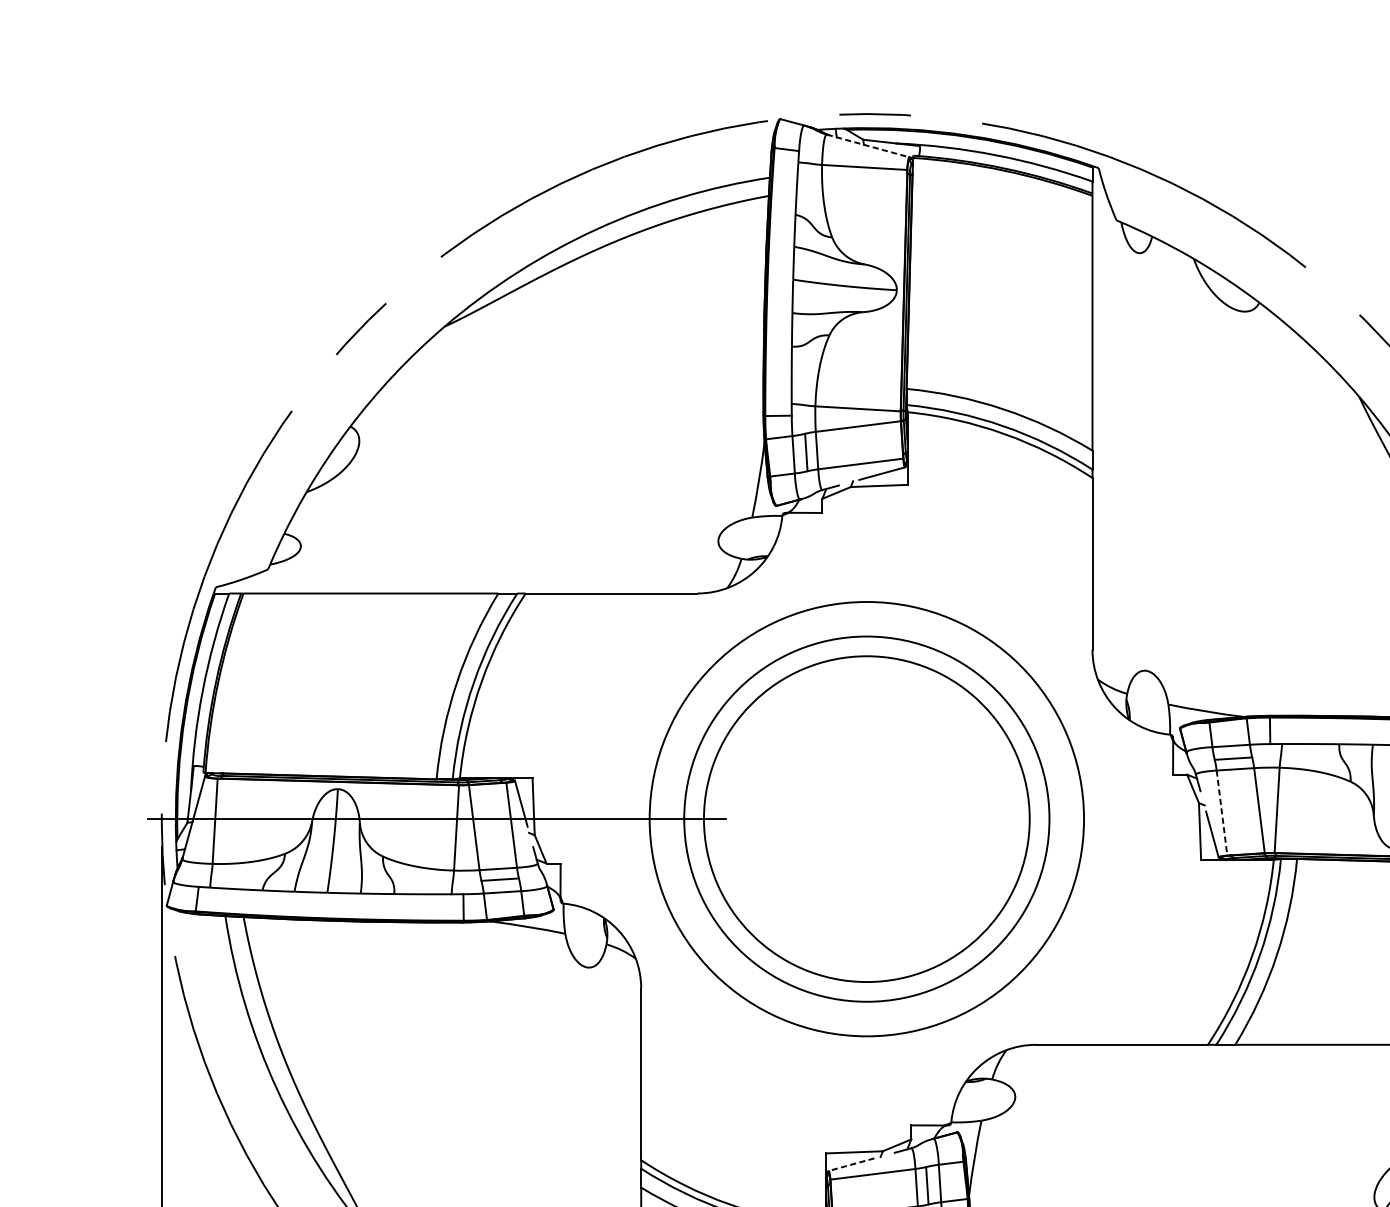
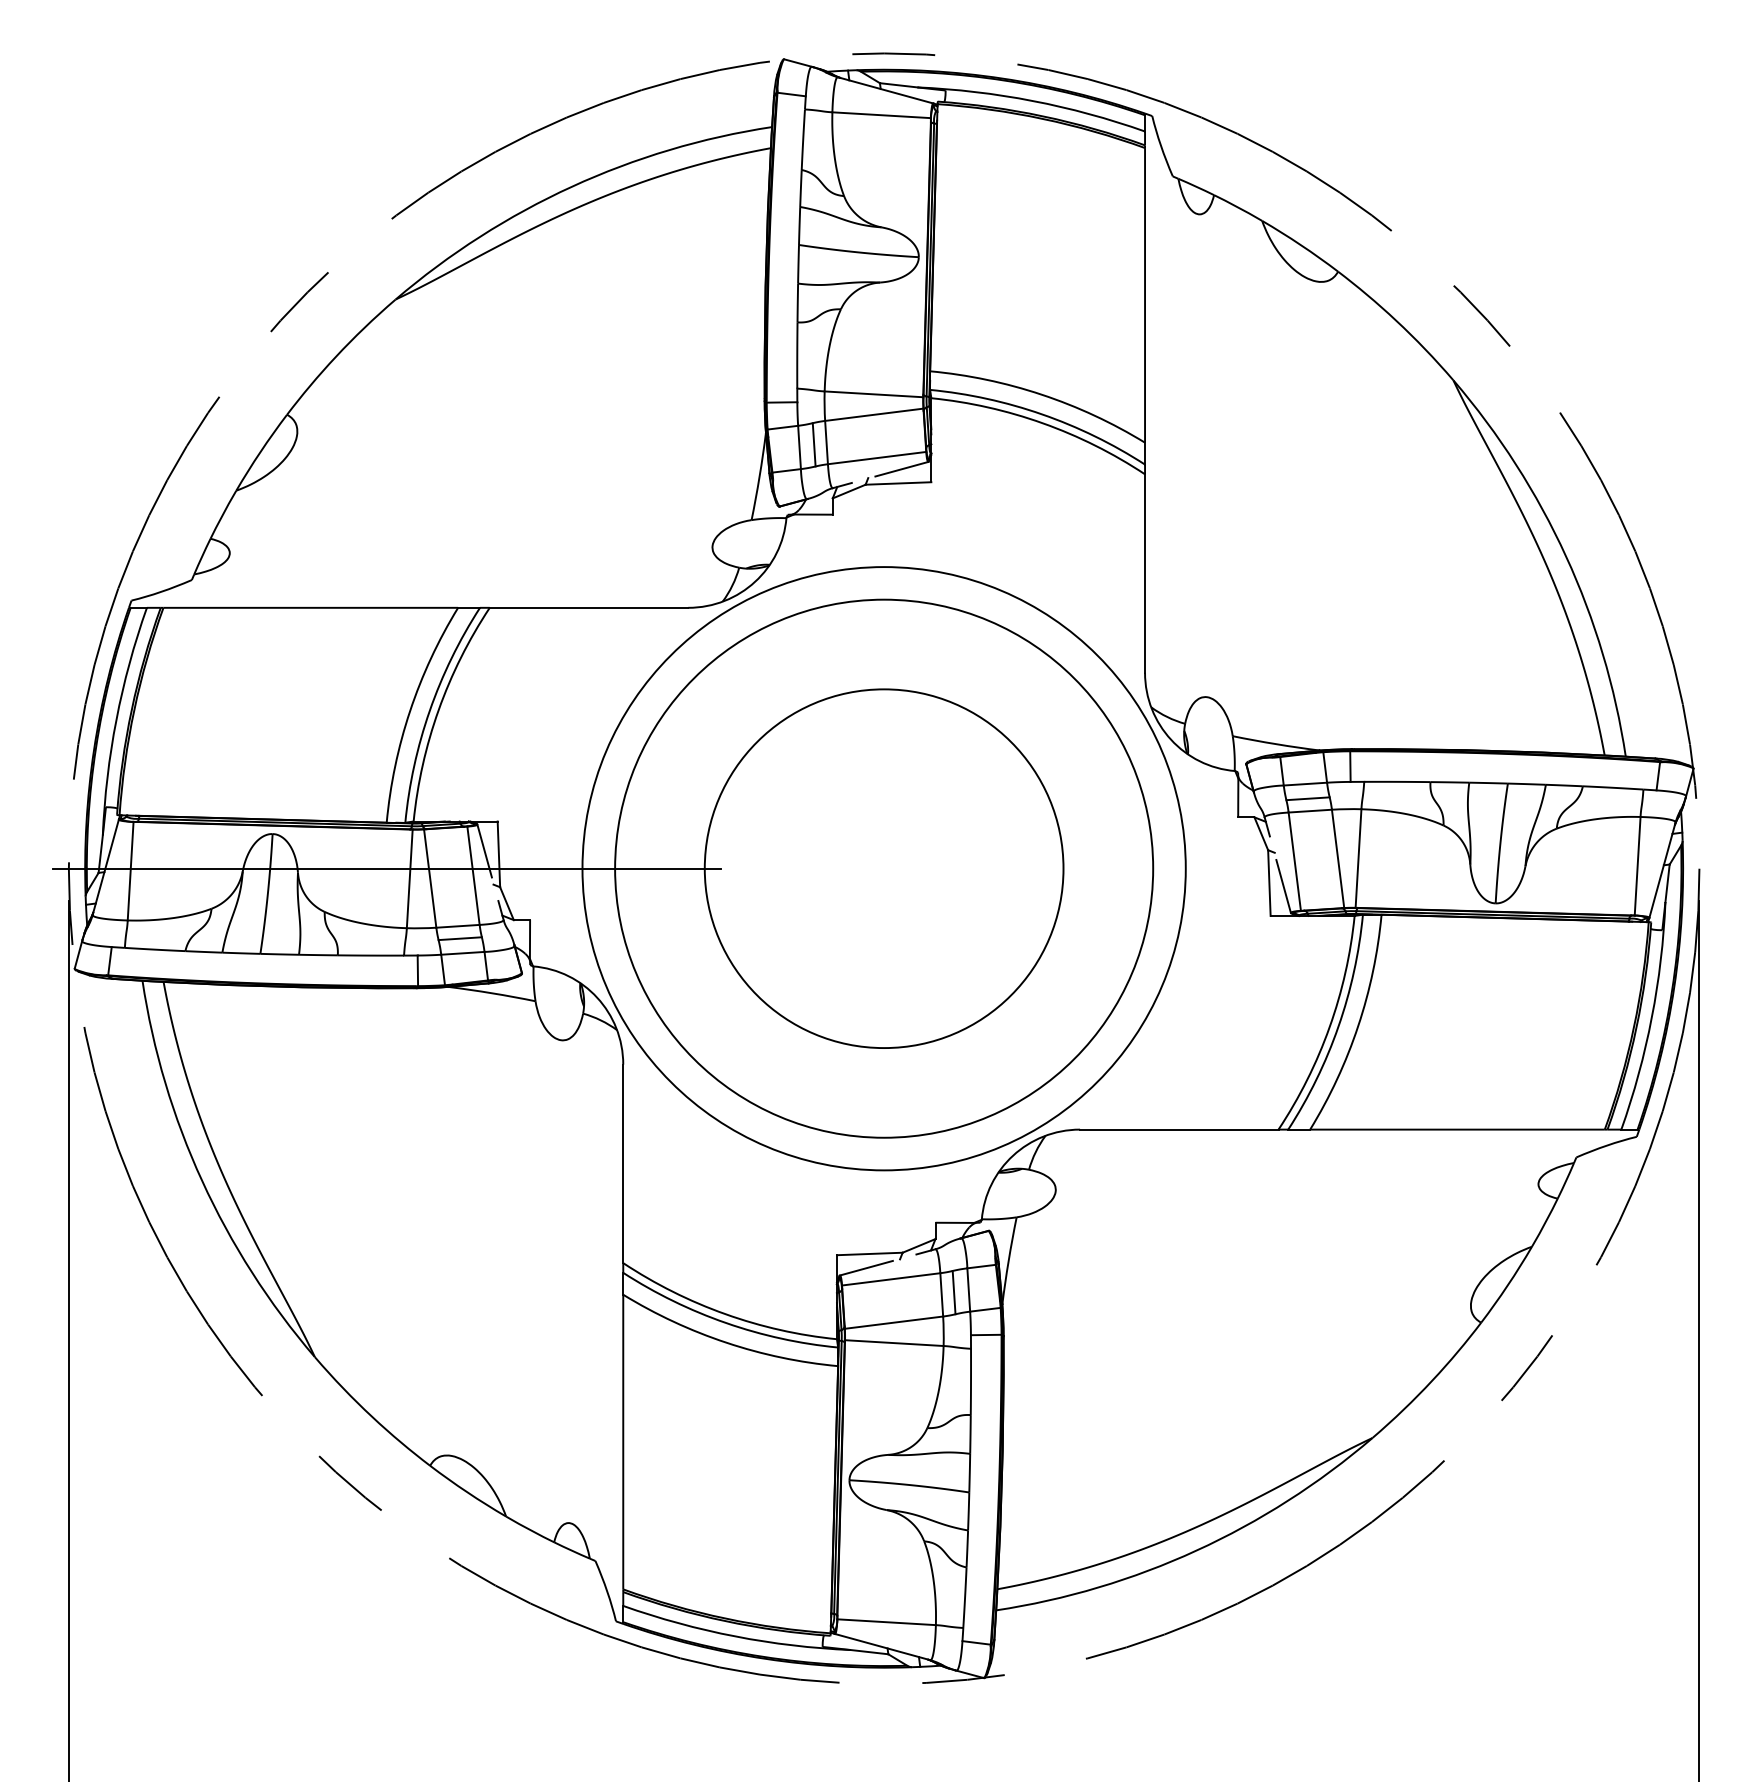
line: (868, 146) -> (886, 90), dashed -> solid
line: (1221, 812) -> (1294, 861), dashed -> solid
circle: (866, 818) -> (883, 868), size x0.71
circle: (866, 818) -> (883, 868), size x1.43
circle: (867, 818) -> (884, 868), size x1.43
line: (850, 1164) -> (865, 1268), dashed -> solid

